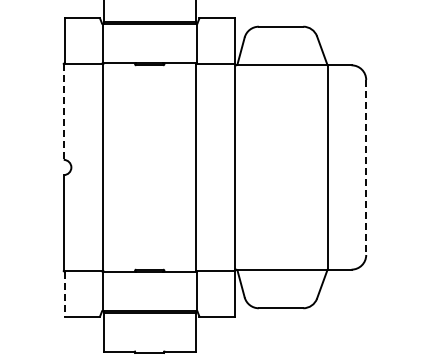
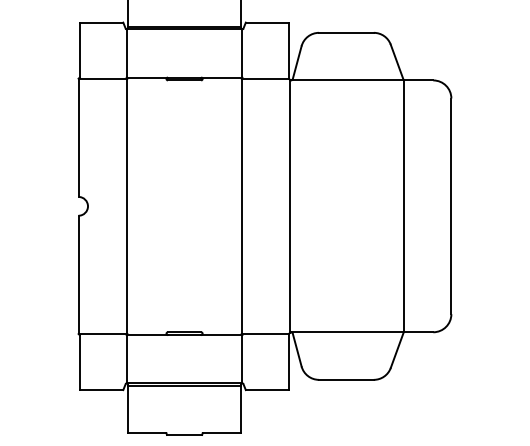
line: (63, 111) -> (78, 137), dashed -> solid
line: (366, 167) -> (451, 206), dashed -> solid
line: (64, 294) -> (79, 362), dashed -> solid

